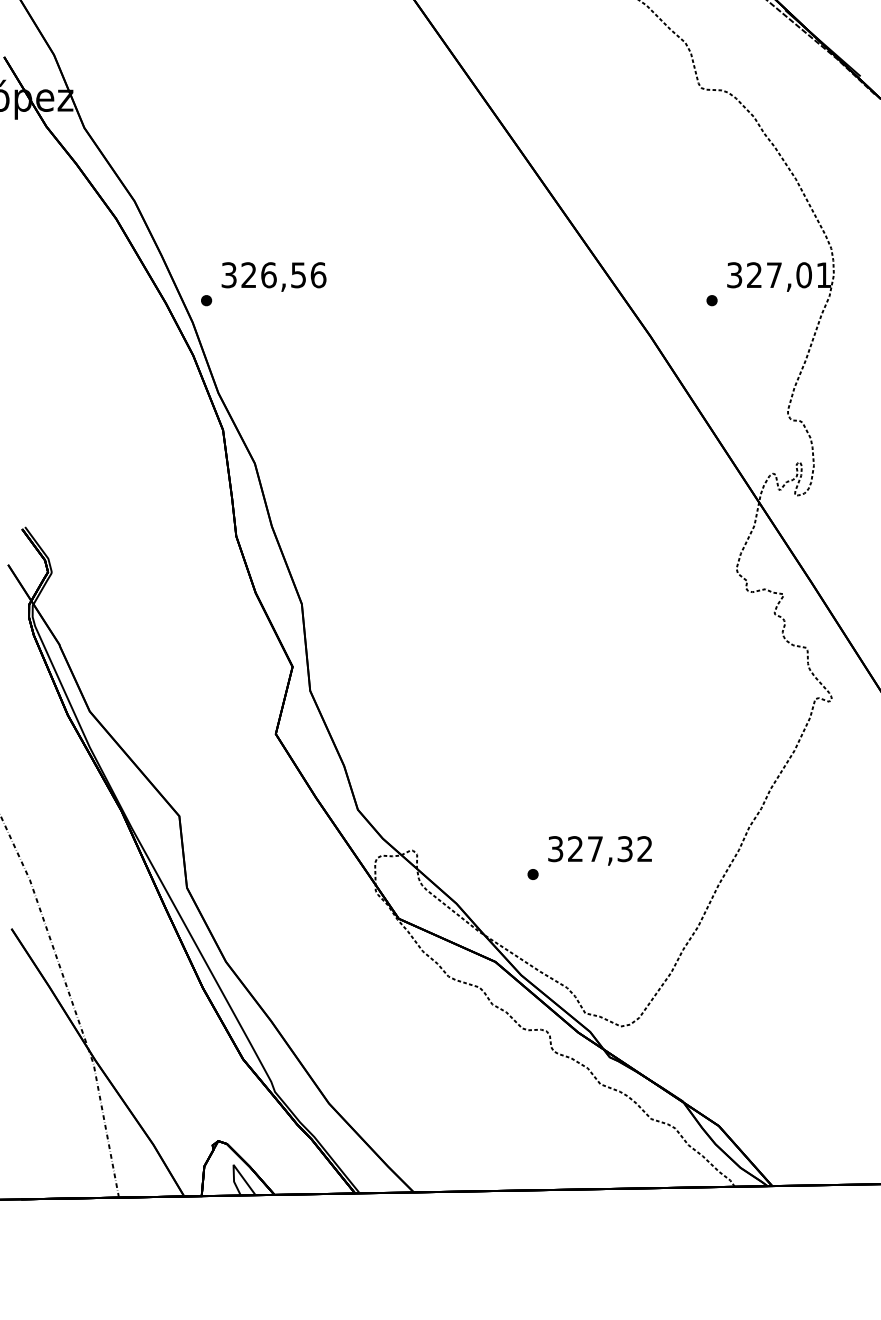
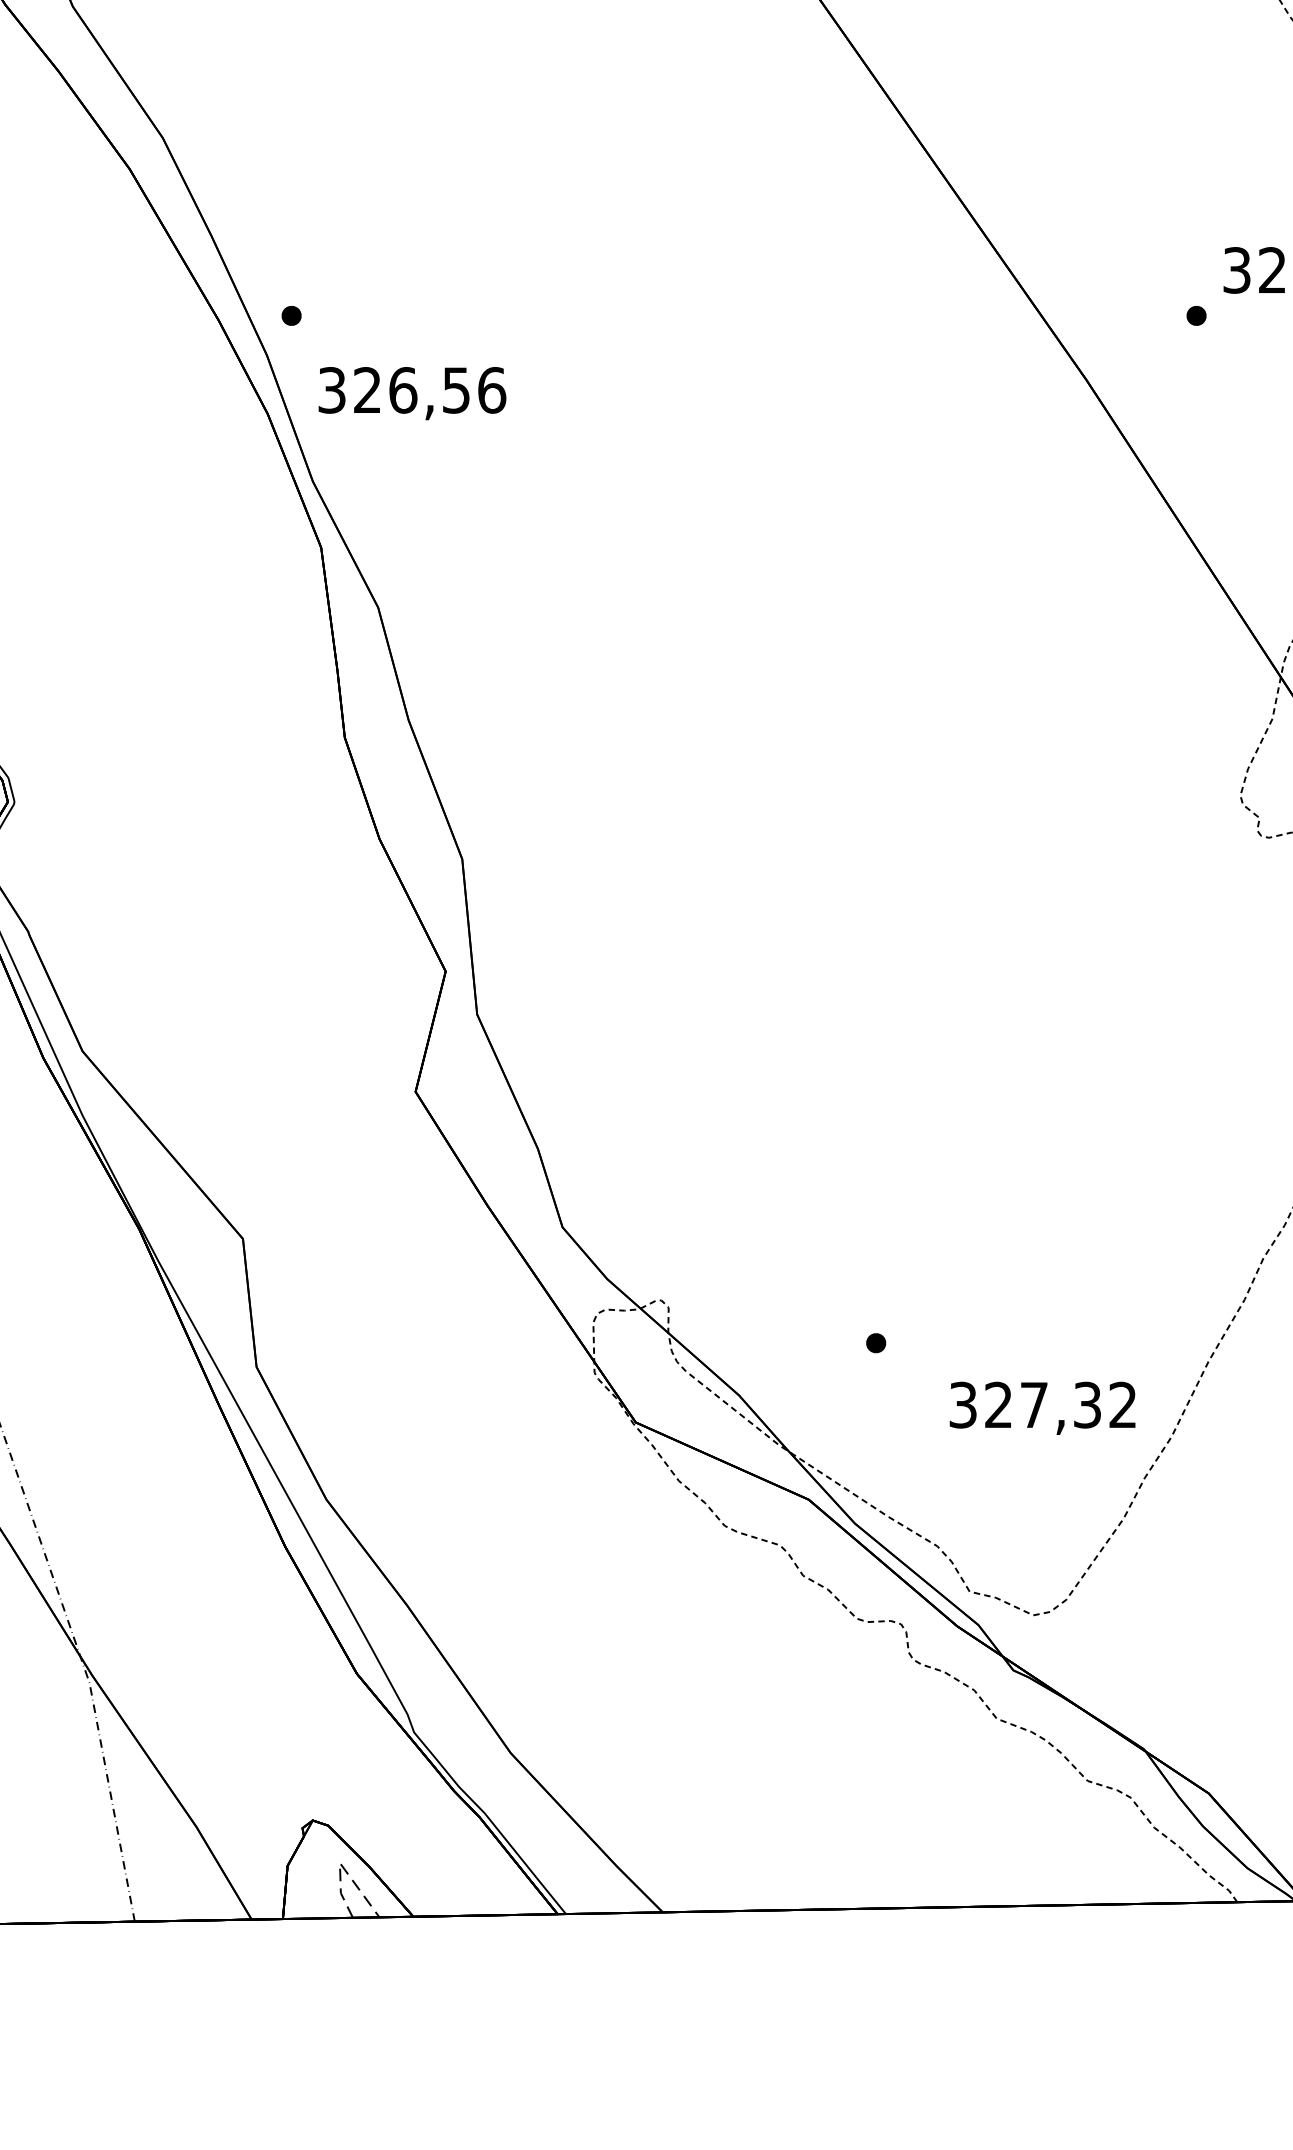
text: (273, 276) -> (411, 392), moved
text: (599, 850) -> (1041, 1407), moved
line: (234, 1166) -> (341, 1865), solid -> dashed

